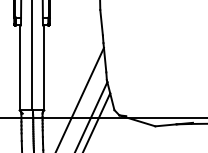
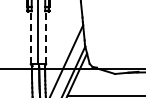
line: (19, 67) -> (30, 37), solid -> dashed
line: (44, 67) -> (46, 37), solid -> dashed

